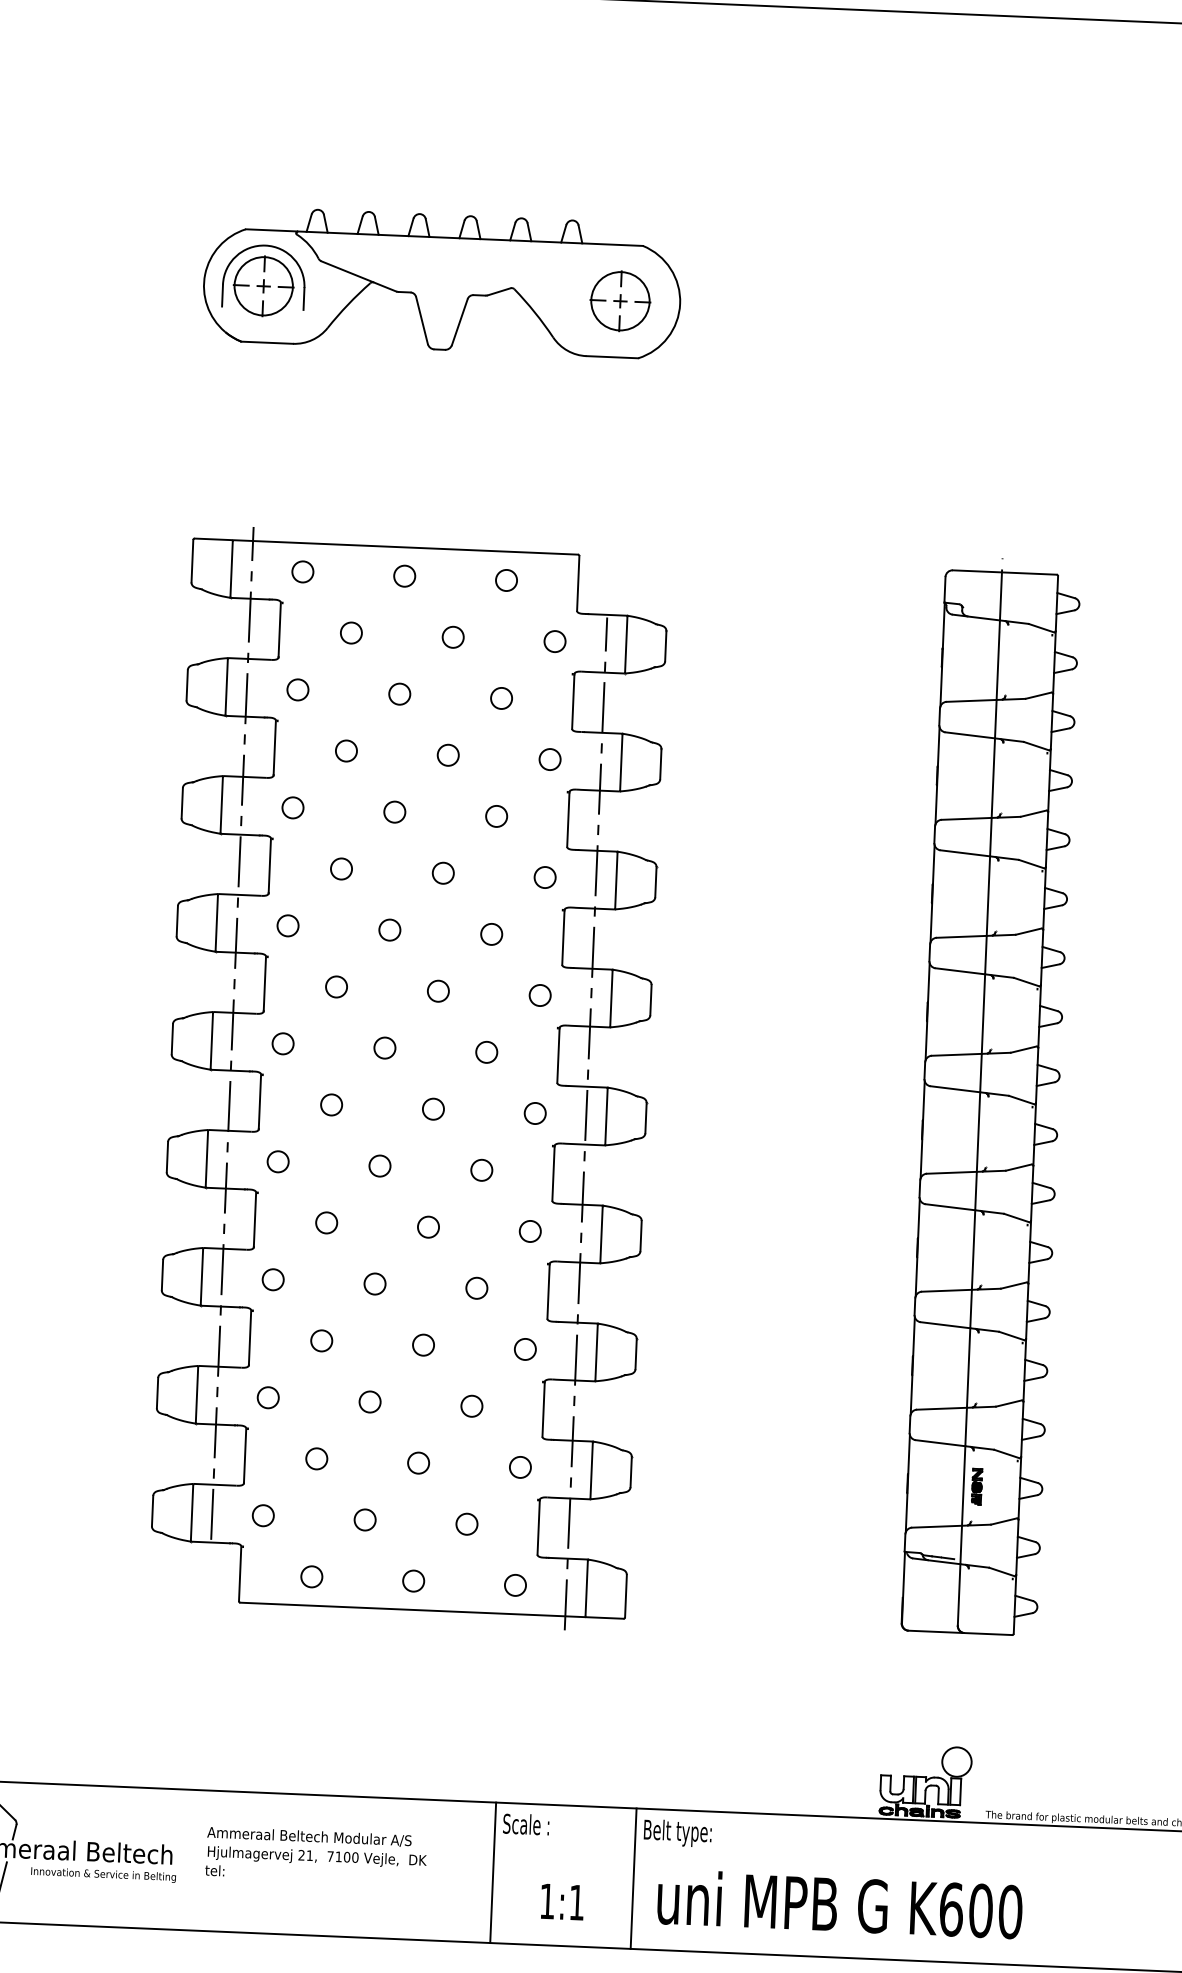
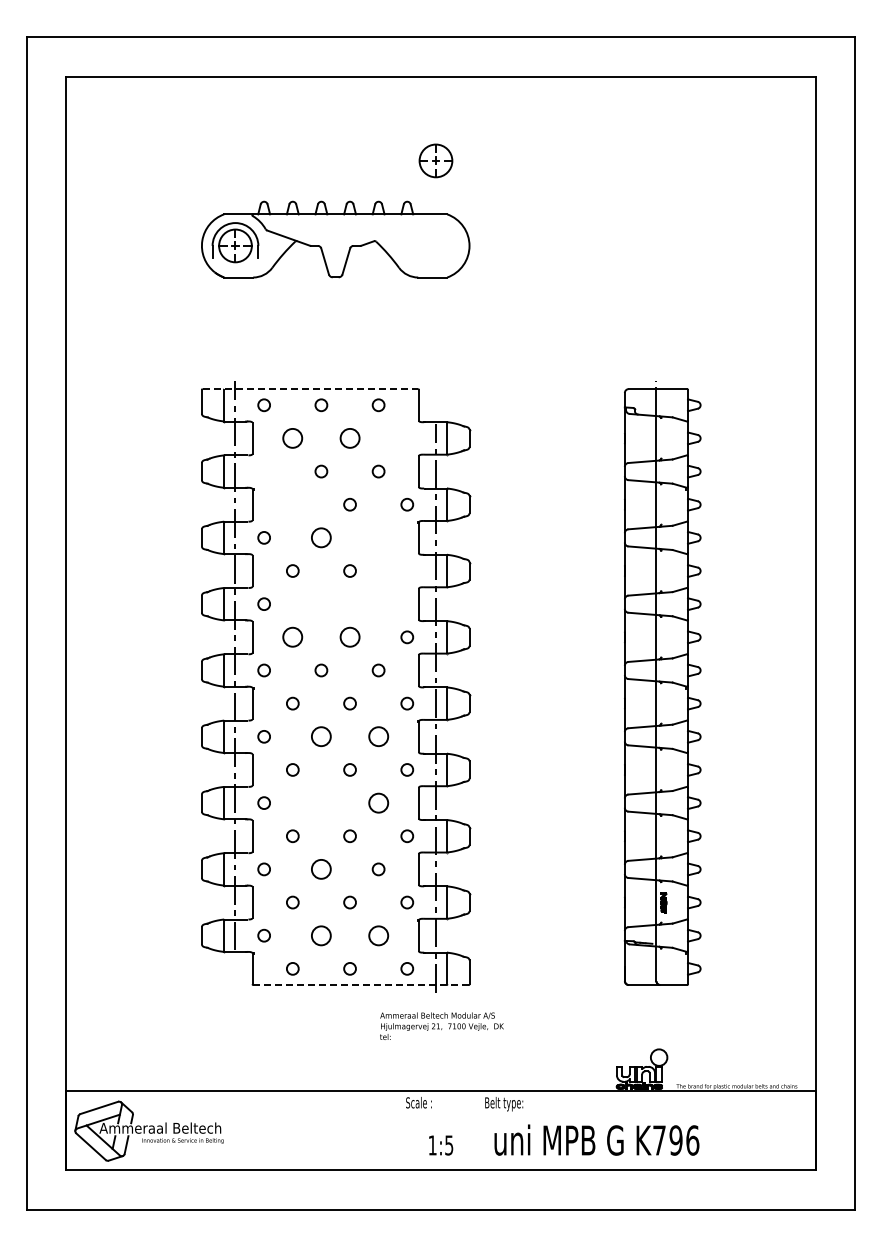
part: (619, 300) -> (435, 160), moved
line: (386, 547) -> (310, 389), solid -> dashed
circle: (350, 633) -> (292, 438), size x1.6
circle: (452, 637) -> (349, 438), size x1.6
circle: (555, 641) -> (407, 438), removed
circle: (296, 689) -> (263, 471), removed
circle: (345, 750) -> (292, 504), removed
circle: (395, 811) -> (321, 537), size x1.6
circle: (496, 815) -> (378, 537), removed
circle: (545, 876) -> (407, 570), removed
circle: (390, 928) -> (321, 603), removed
circle: (491, 933) -> (378, 603), removed
circle: (335, 987) -> (292, 637), size x1.6
circle: (437, 991) -> (349, 637), size x1.6
circle: (380, 1165) -> (321, 736), size x1.6
circle: (481, 1169) -> (378, 736), size x1.6
circle: (375, 1282) -> (321, 802), removed
circle: (476, 1287) -> (378, 802), size x1.6
circle: (370, 1402) -> (321, 869), size x1.6
circle: (365, 1519) -> (321, 935), size x1.6
circle: (466, 1523) -> (378, 935), size x1.6
line: (432, 1611) -> (361, 985), solid -> dashed
text: (315, 1854) -> (441, 1025), moved
line: (493, 1872) -> (401, 1130), removed
line: (633, 1878) -> (480, 1130), removed
text: (577, 1902) -> (449, 1145), 1:1 -> 1:5
text: (981, 1910) -> (676, 1140), K600 -> K796

